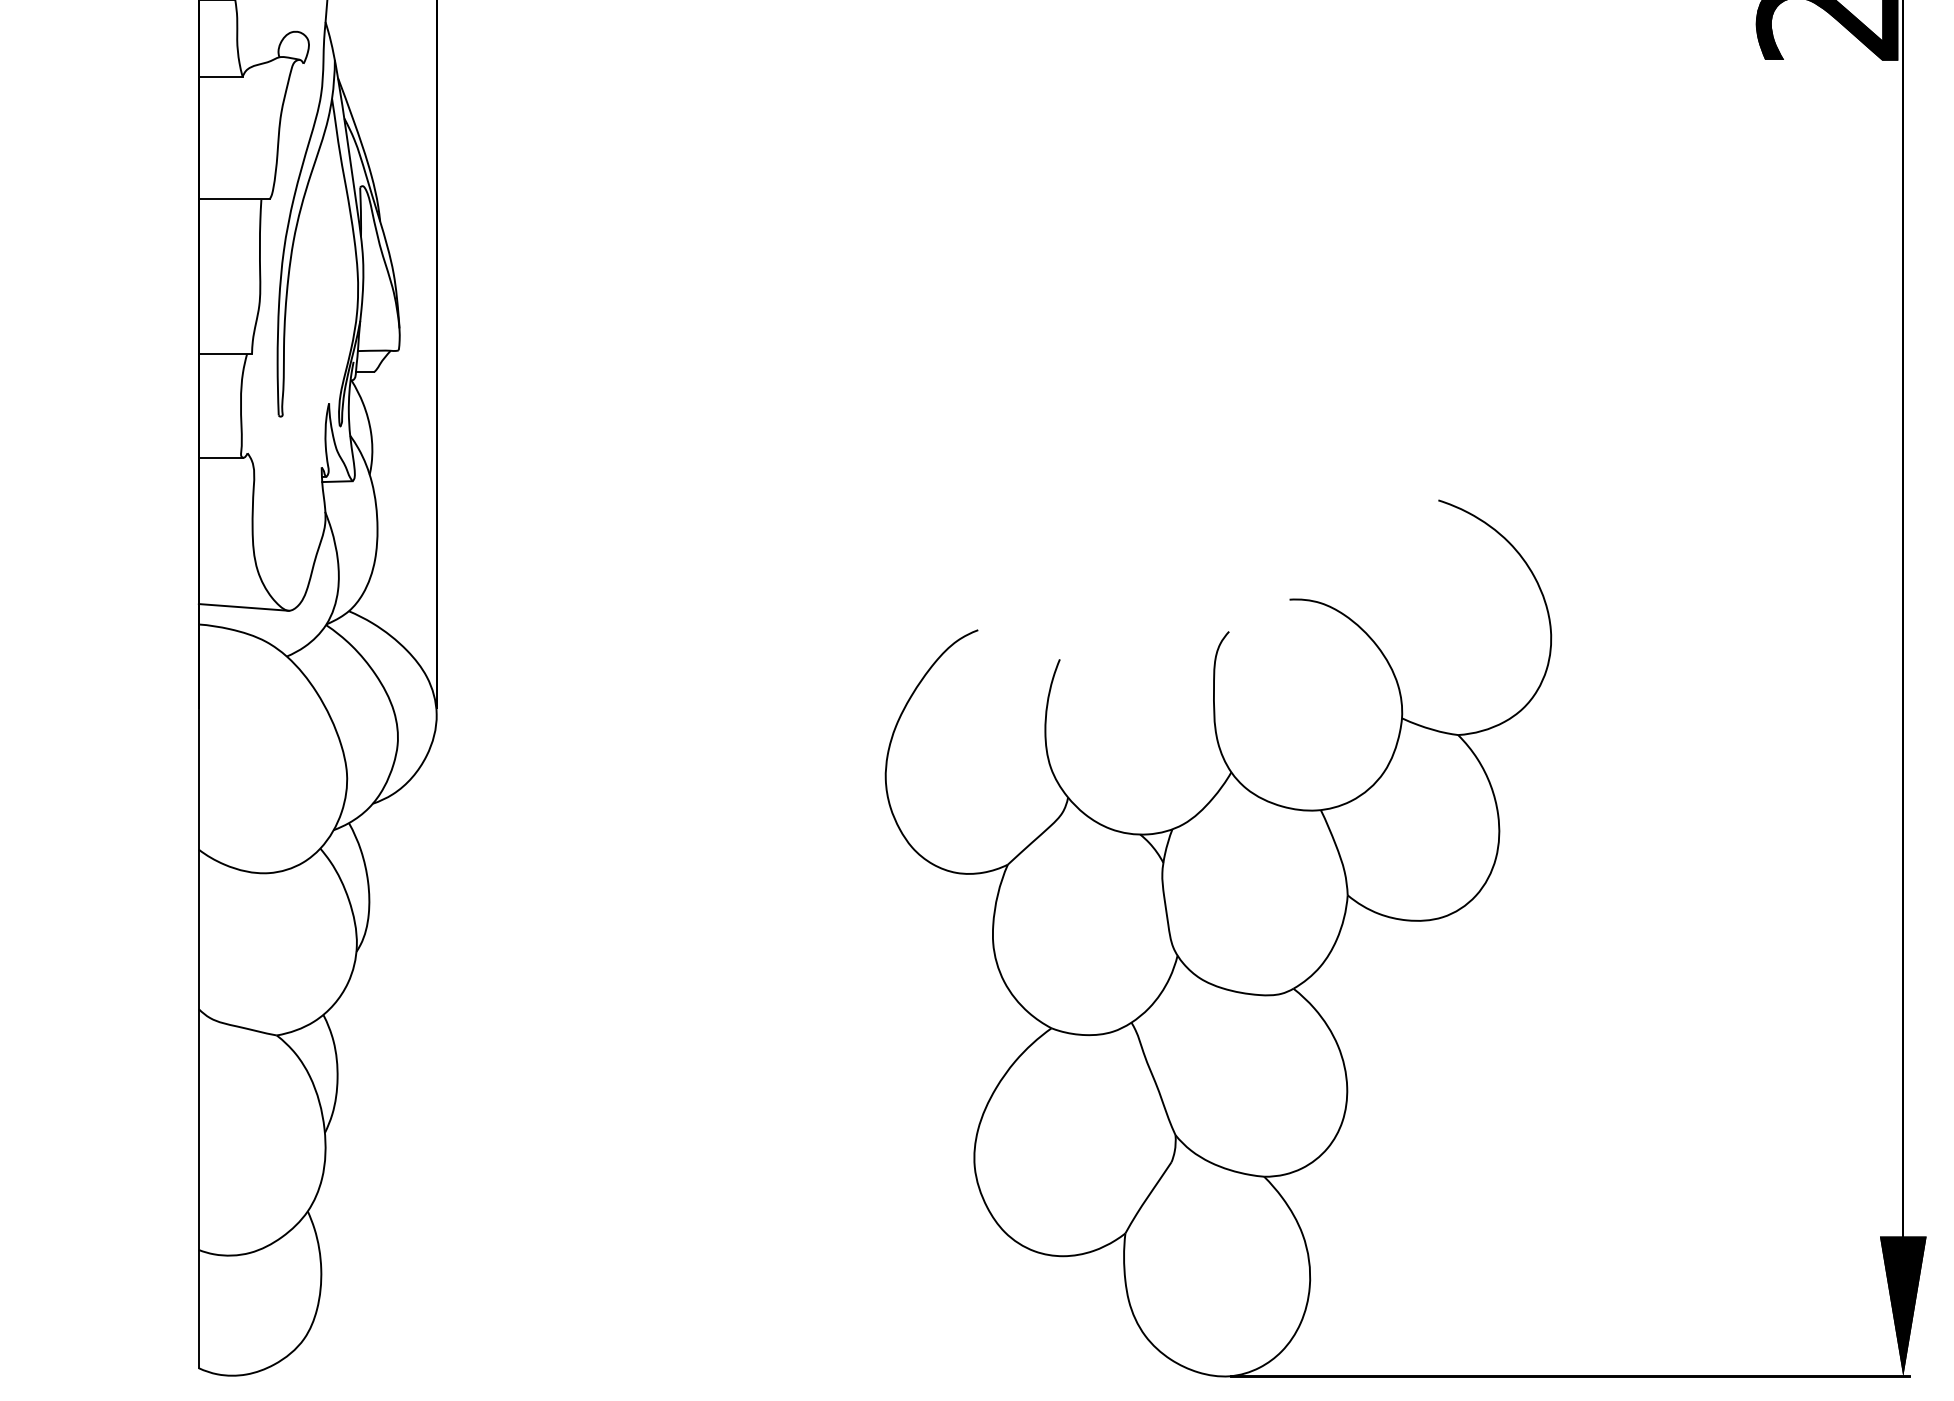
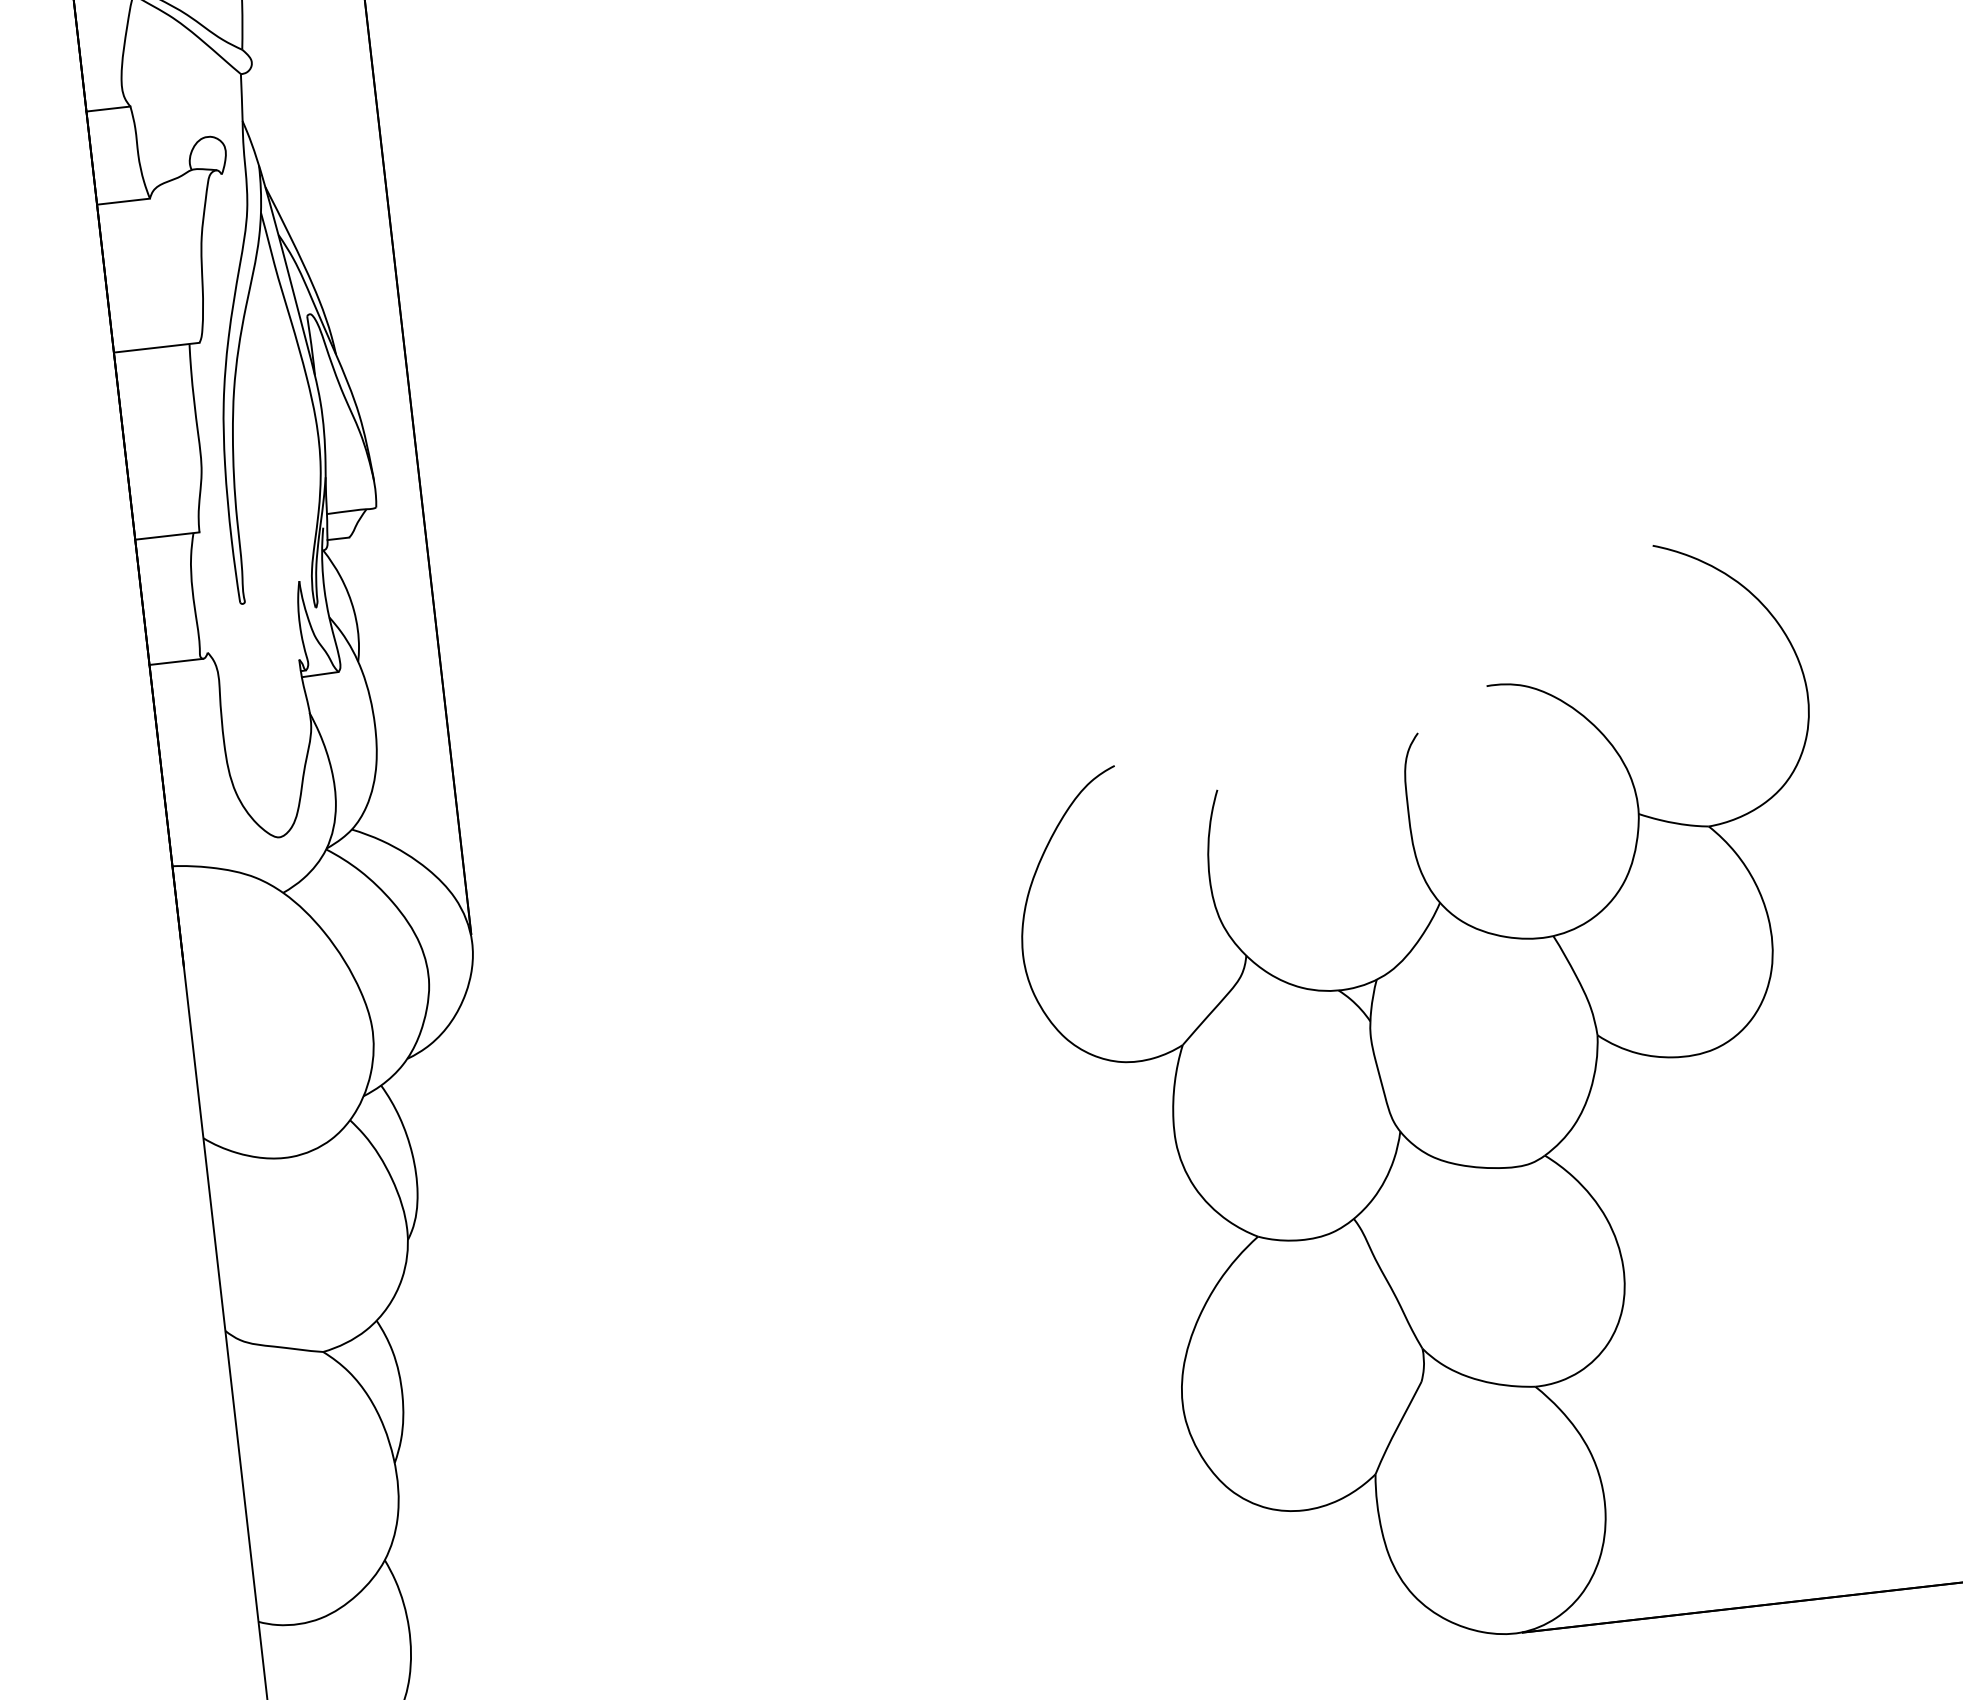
line: (243, 607) -> (224, 839), removed

